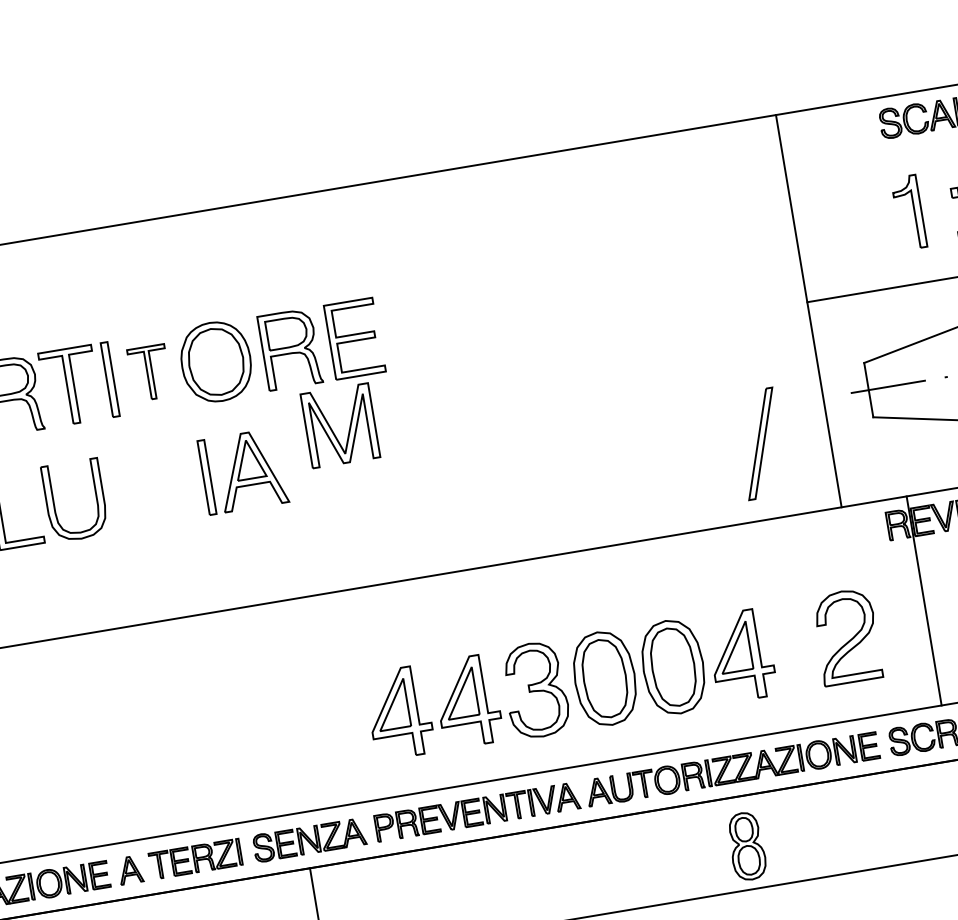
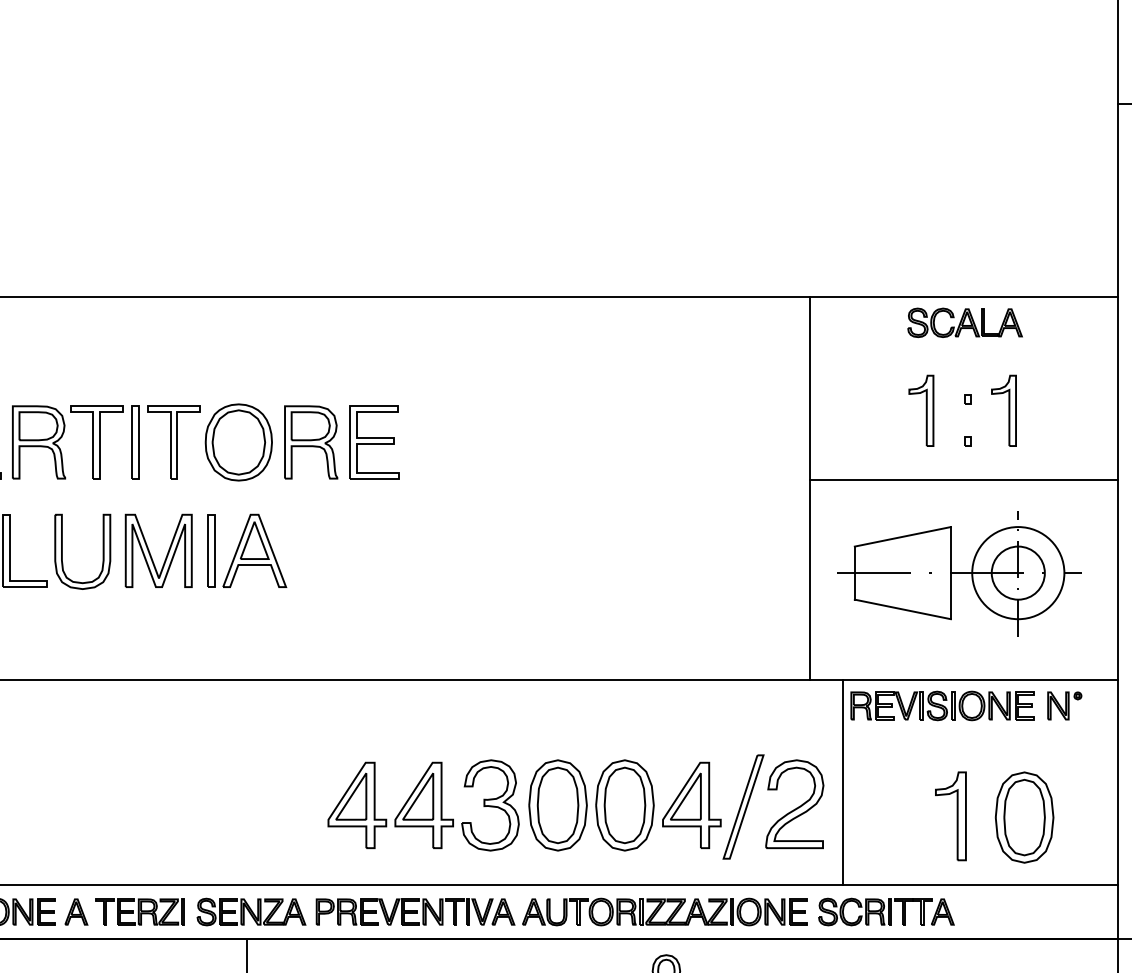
part: (149, 373) -> (173, 442), size x1.43
part: (332, 428) -> (150, 552), moved
part: (760, 443) -> (743, 806), moved
line: (923, 601) -> (842, 782), moved

